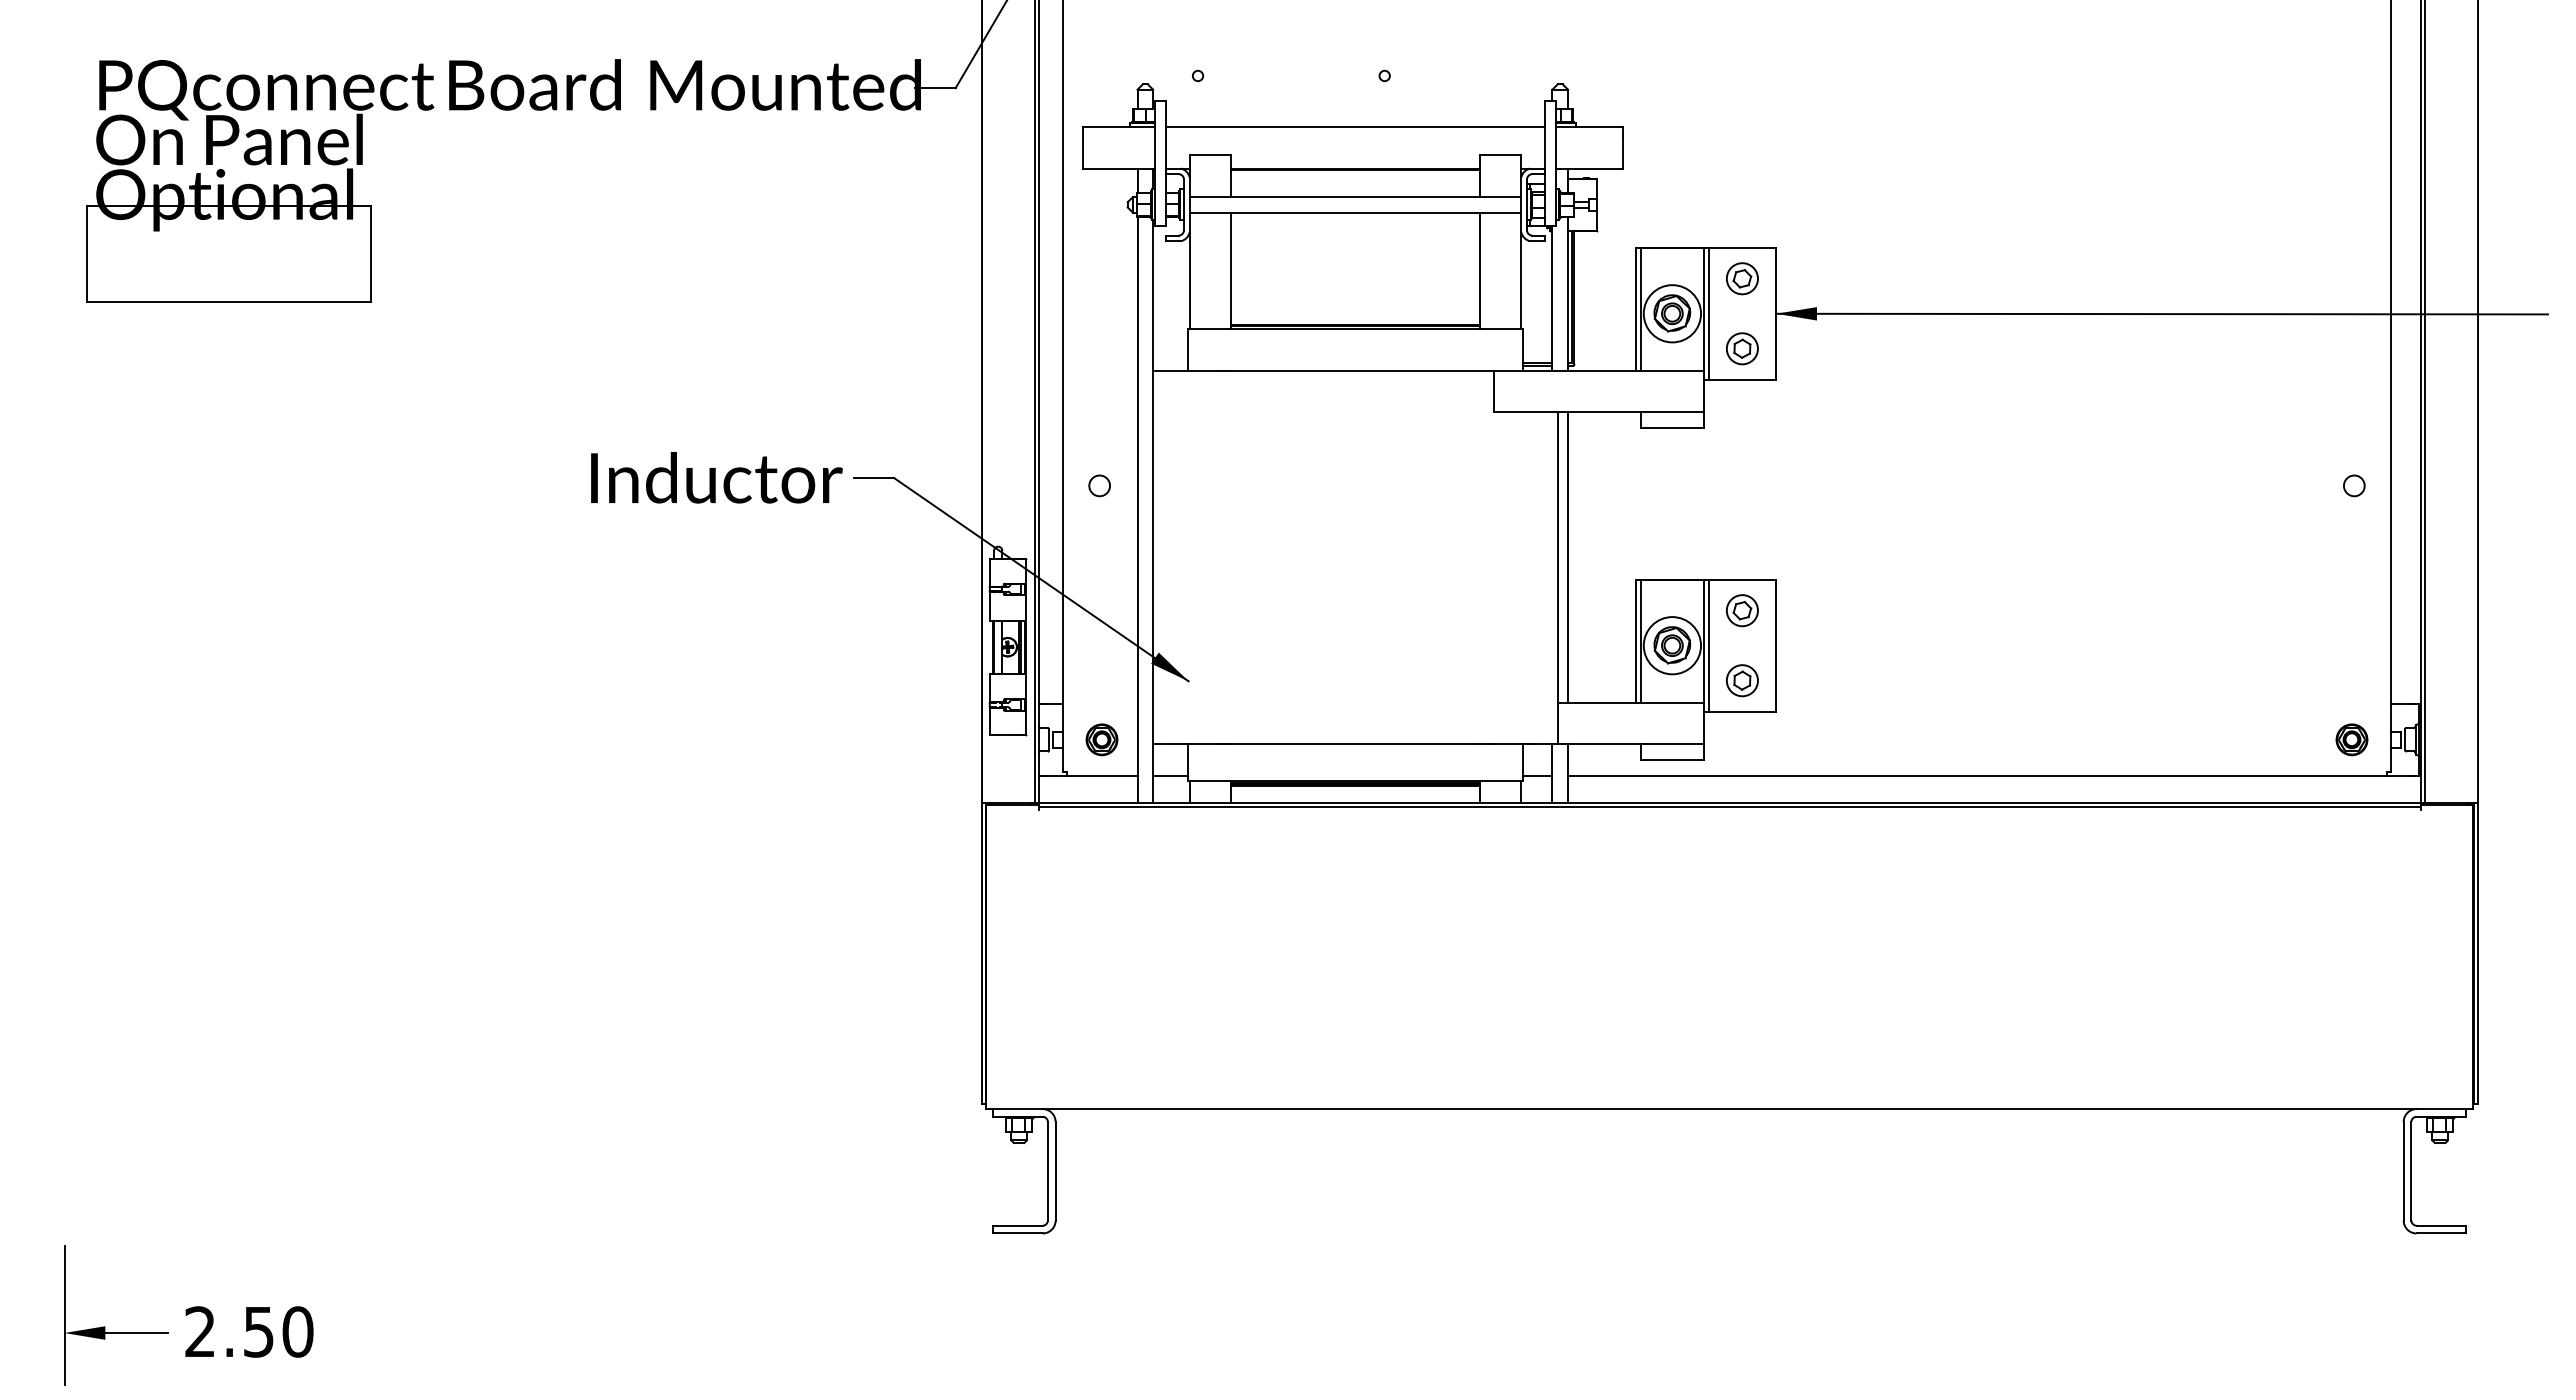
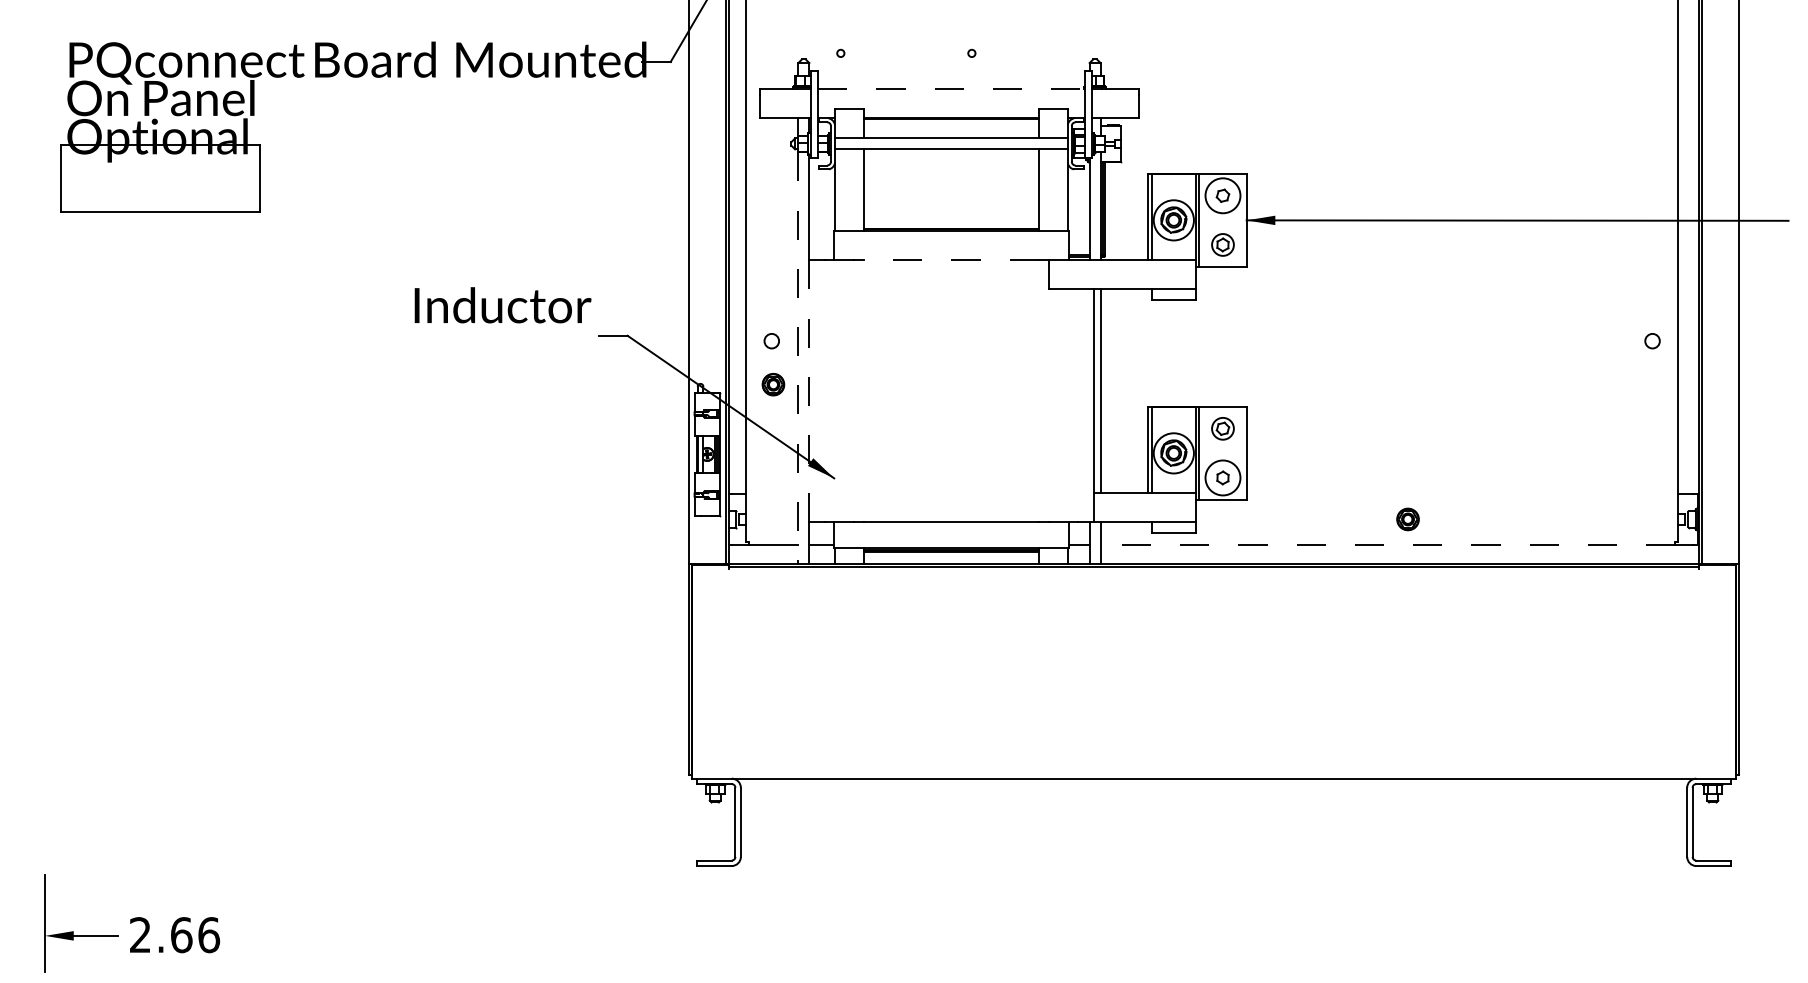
line: (1355, 127) -> (951, 89), solid -> dashed
circle: (1741, 278) -> (1222, 195), size x1.6
line: (1355, 370) -> (951, 260), solid -> dashed
text: (716, 477) -> (502, 305), moved
line: (1137, 510) -> (798, 358), solid -> dashed
line: (1152, 557) -> (808, 391), solid -> dashed
circle: (1741, 680) -> (1222, 477), size x1.6
part: (1101, 739) -> (773, 384), moved
part: (2351, 739) -> (1407, 519), moved
line: (1976, 776) -> (1387, 545), solid -> dashed
text: (278, 1331) -> (195, 934), 2.50 -> 2.66

